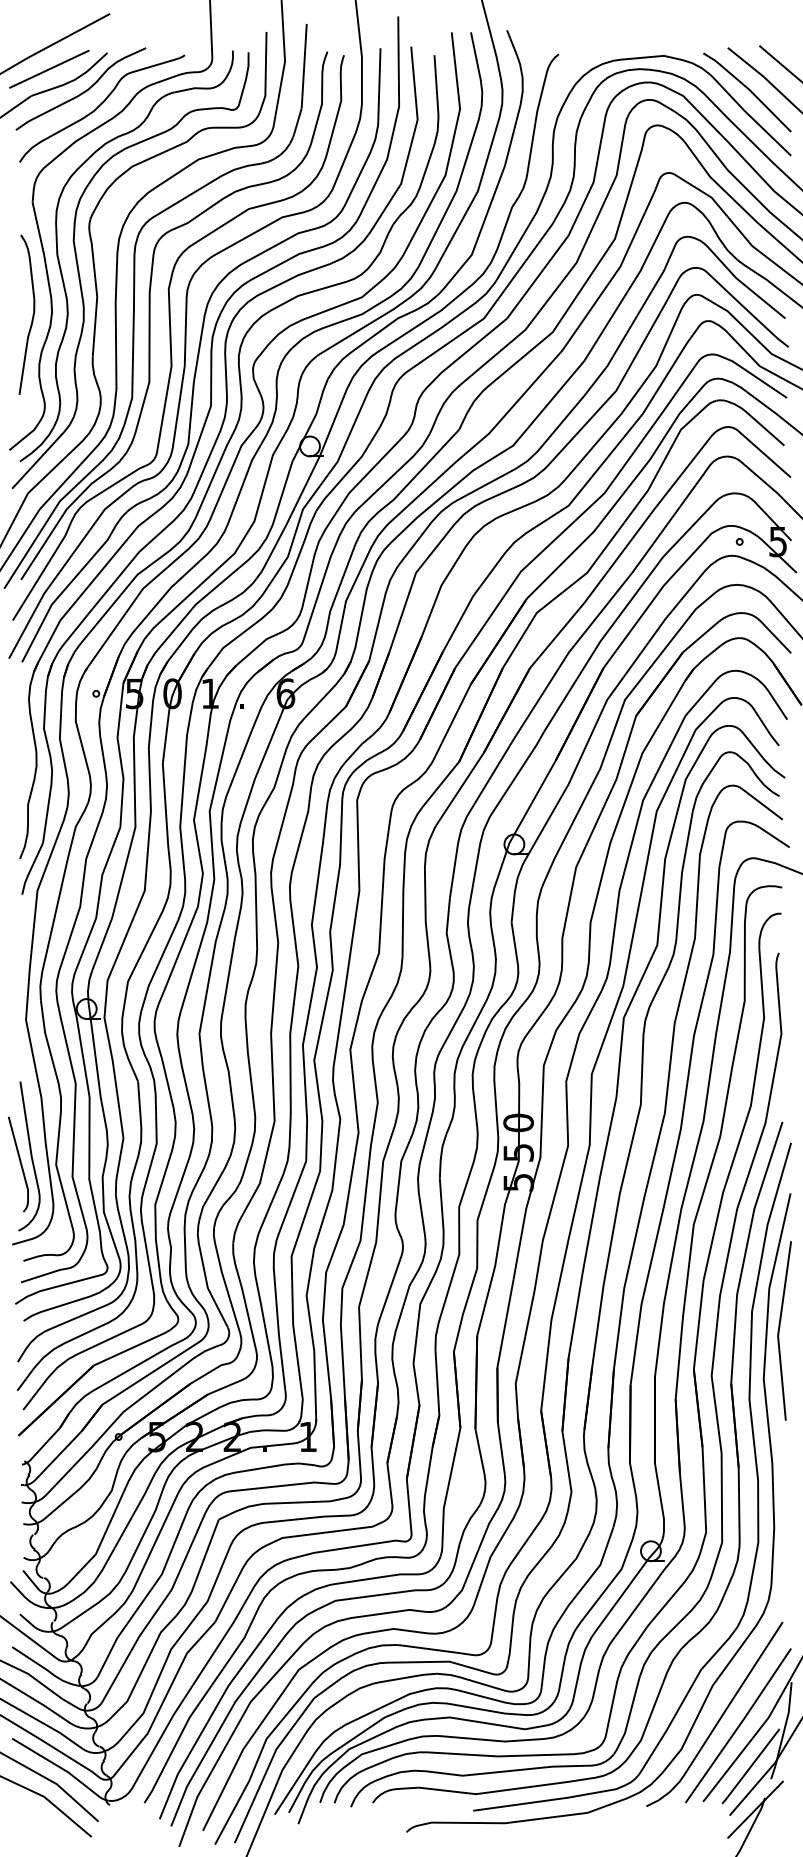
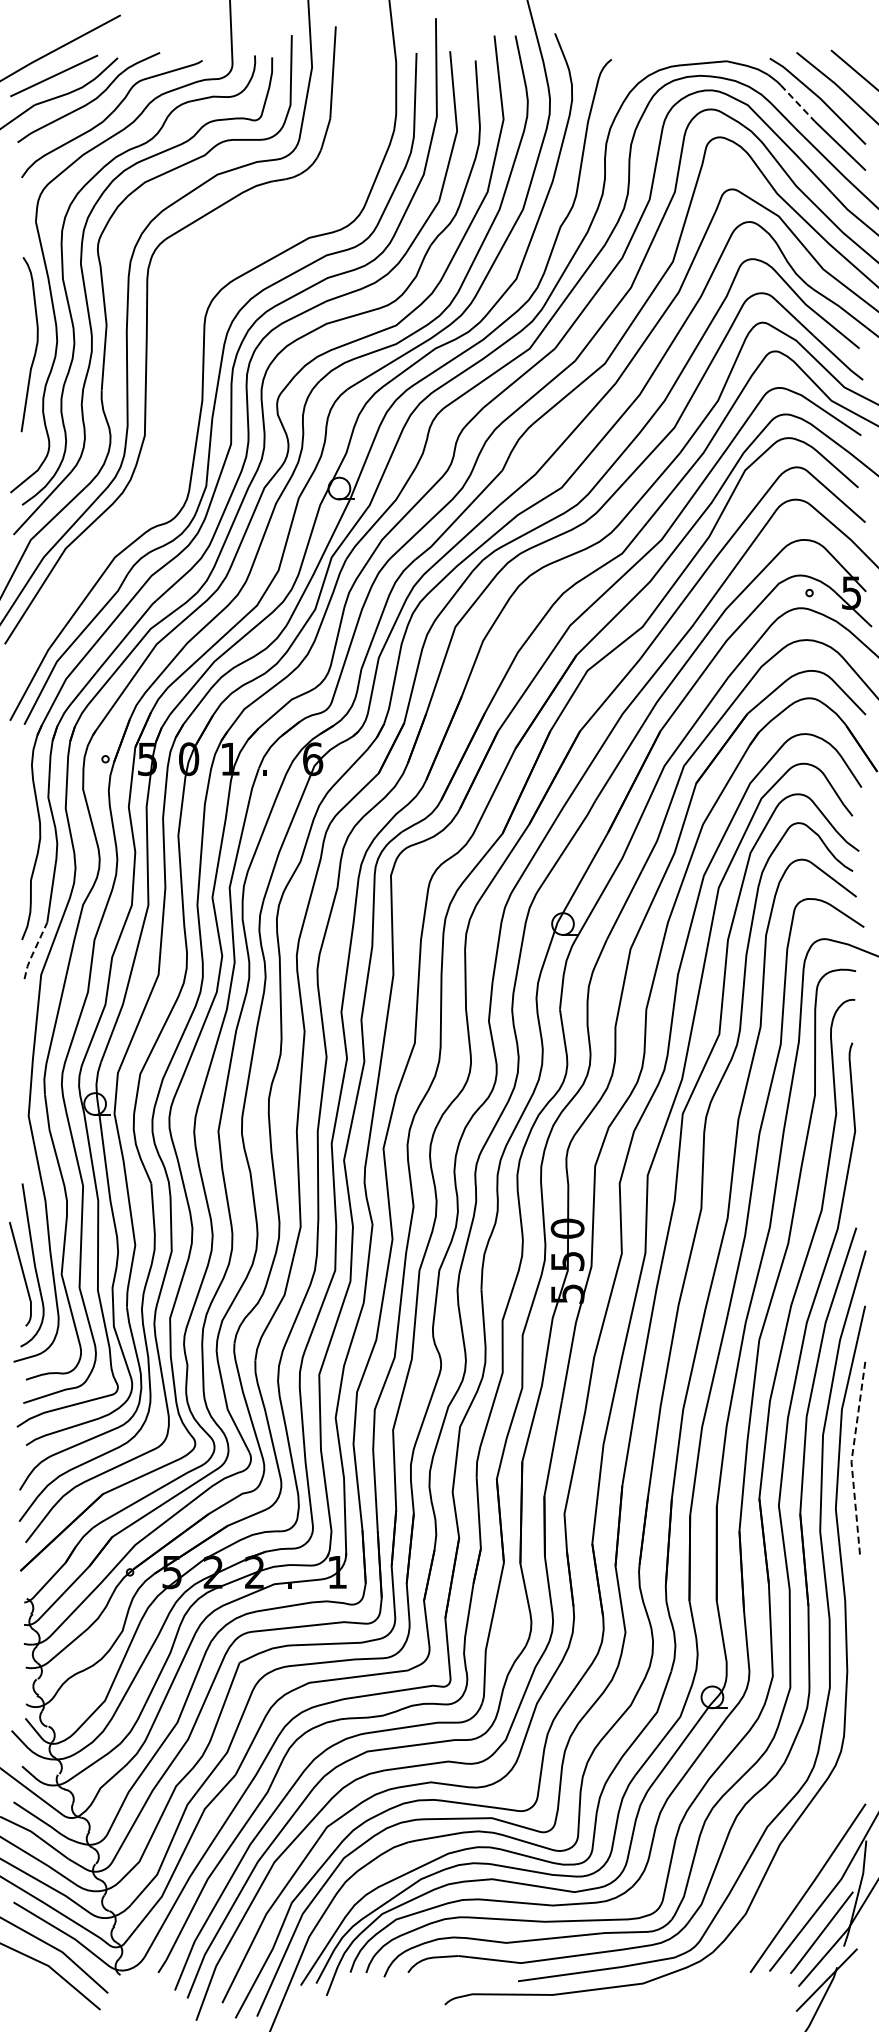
line: (728, 94) -> (797, 103), solid -> dashed
part: (171, 335) -> (187, 367), removed
line: (30, 869) -> (33, 951), solid -> dashed
line: (778, 1331) -> (852, 1456), solid -> dashed
curve: (719, 1717) -> (787, 1879), removed

